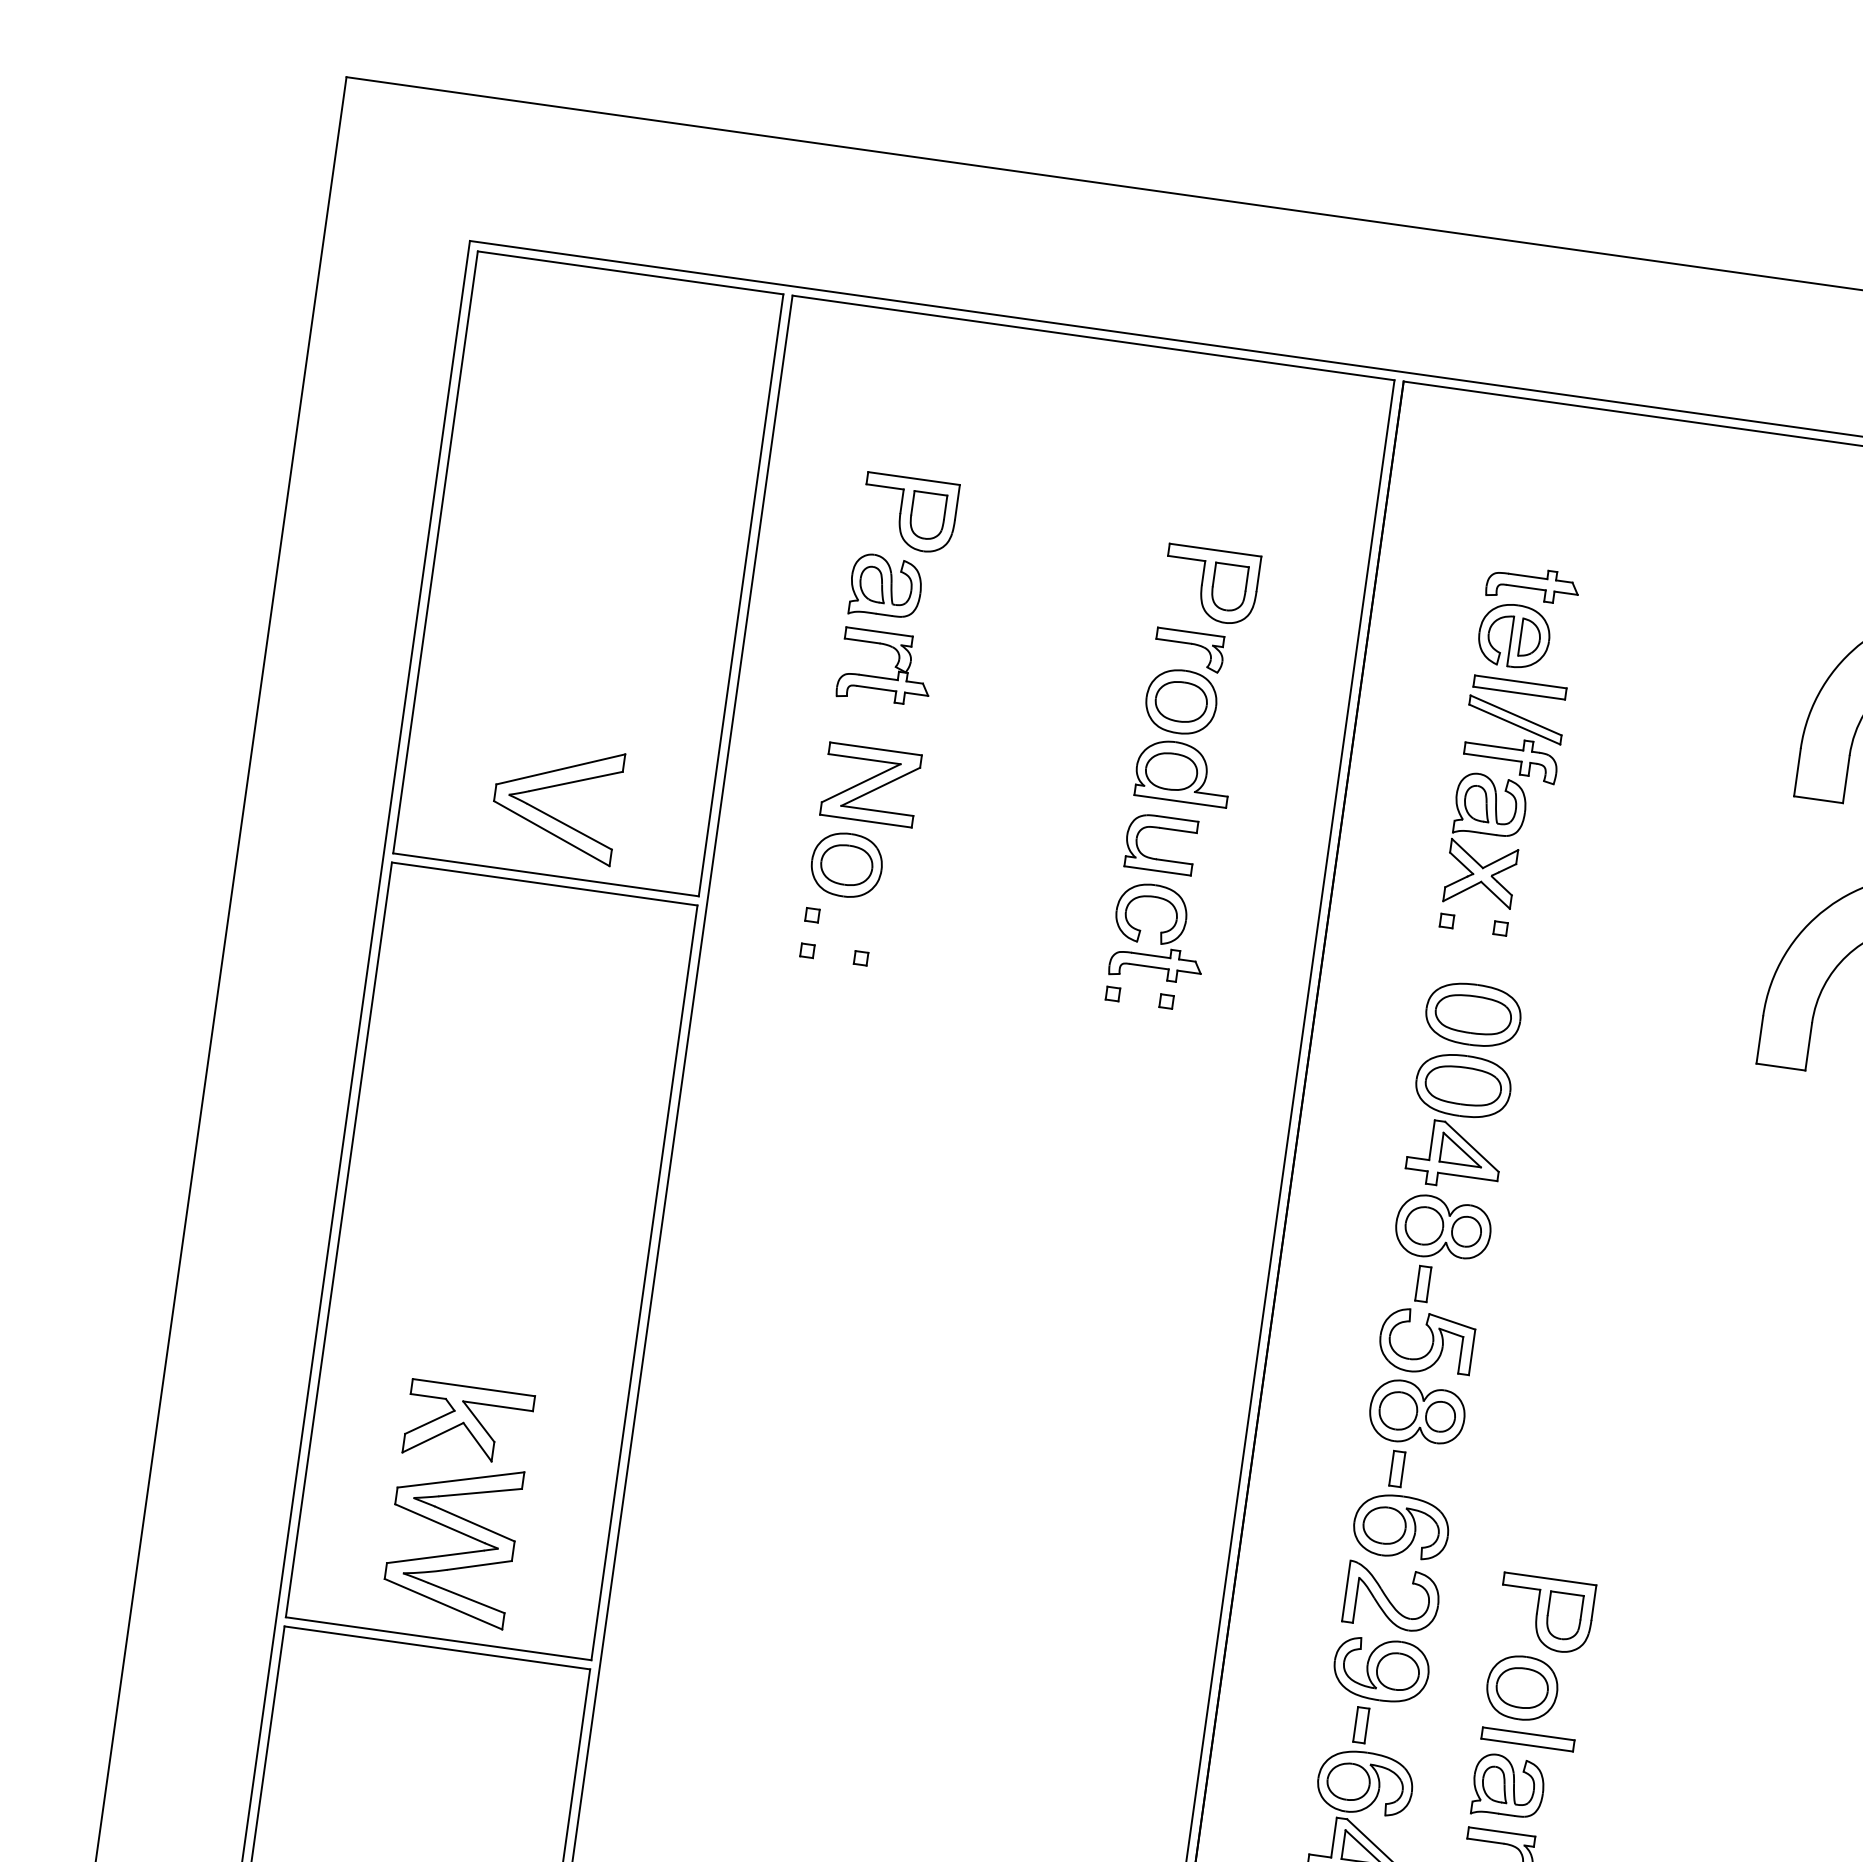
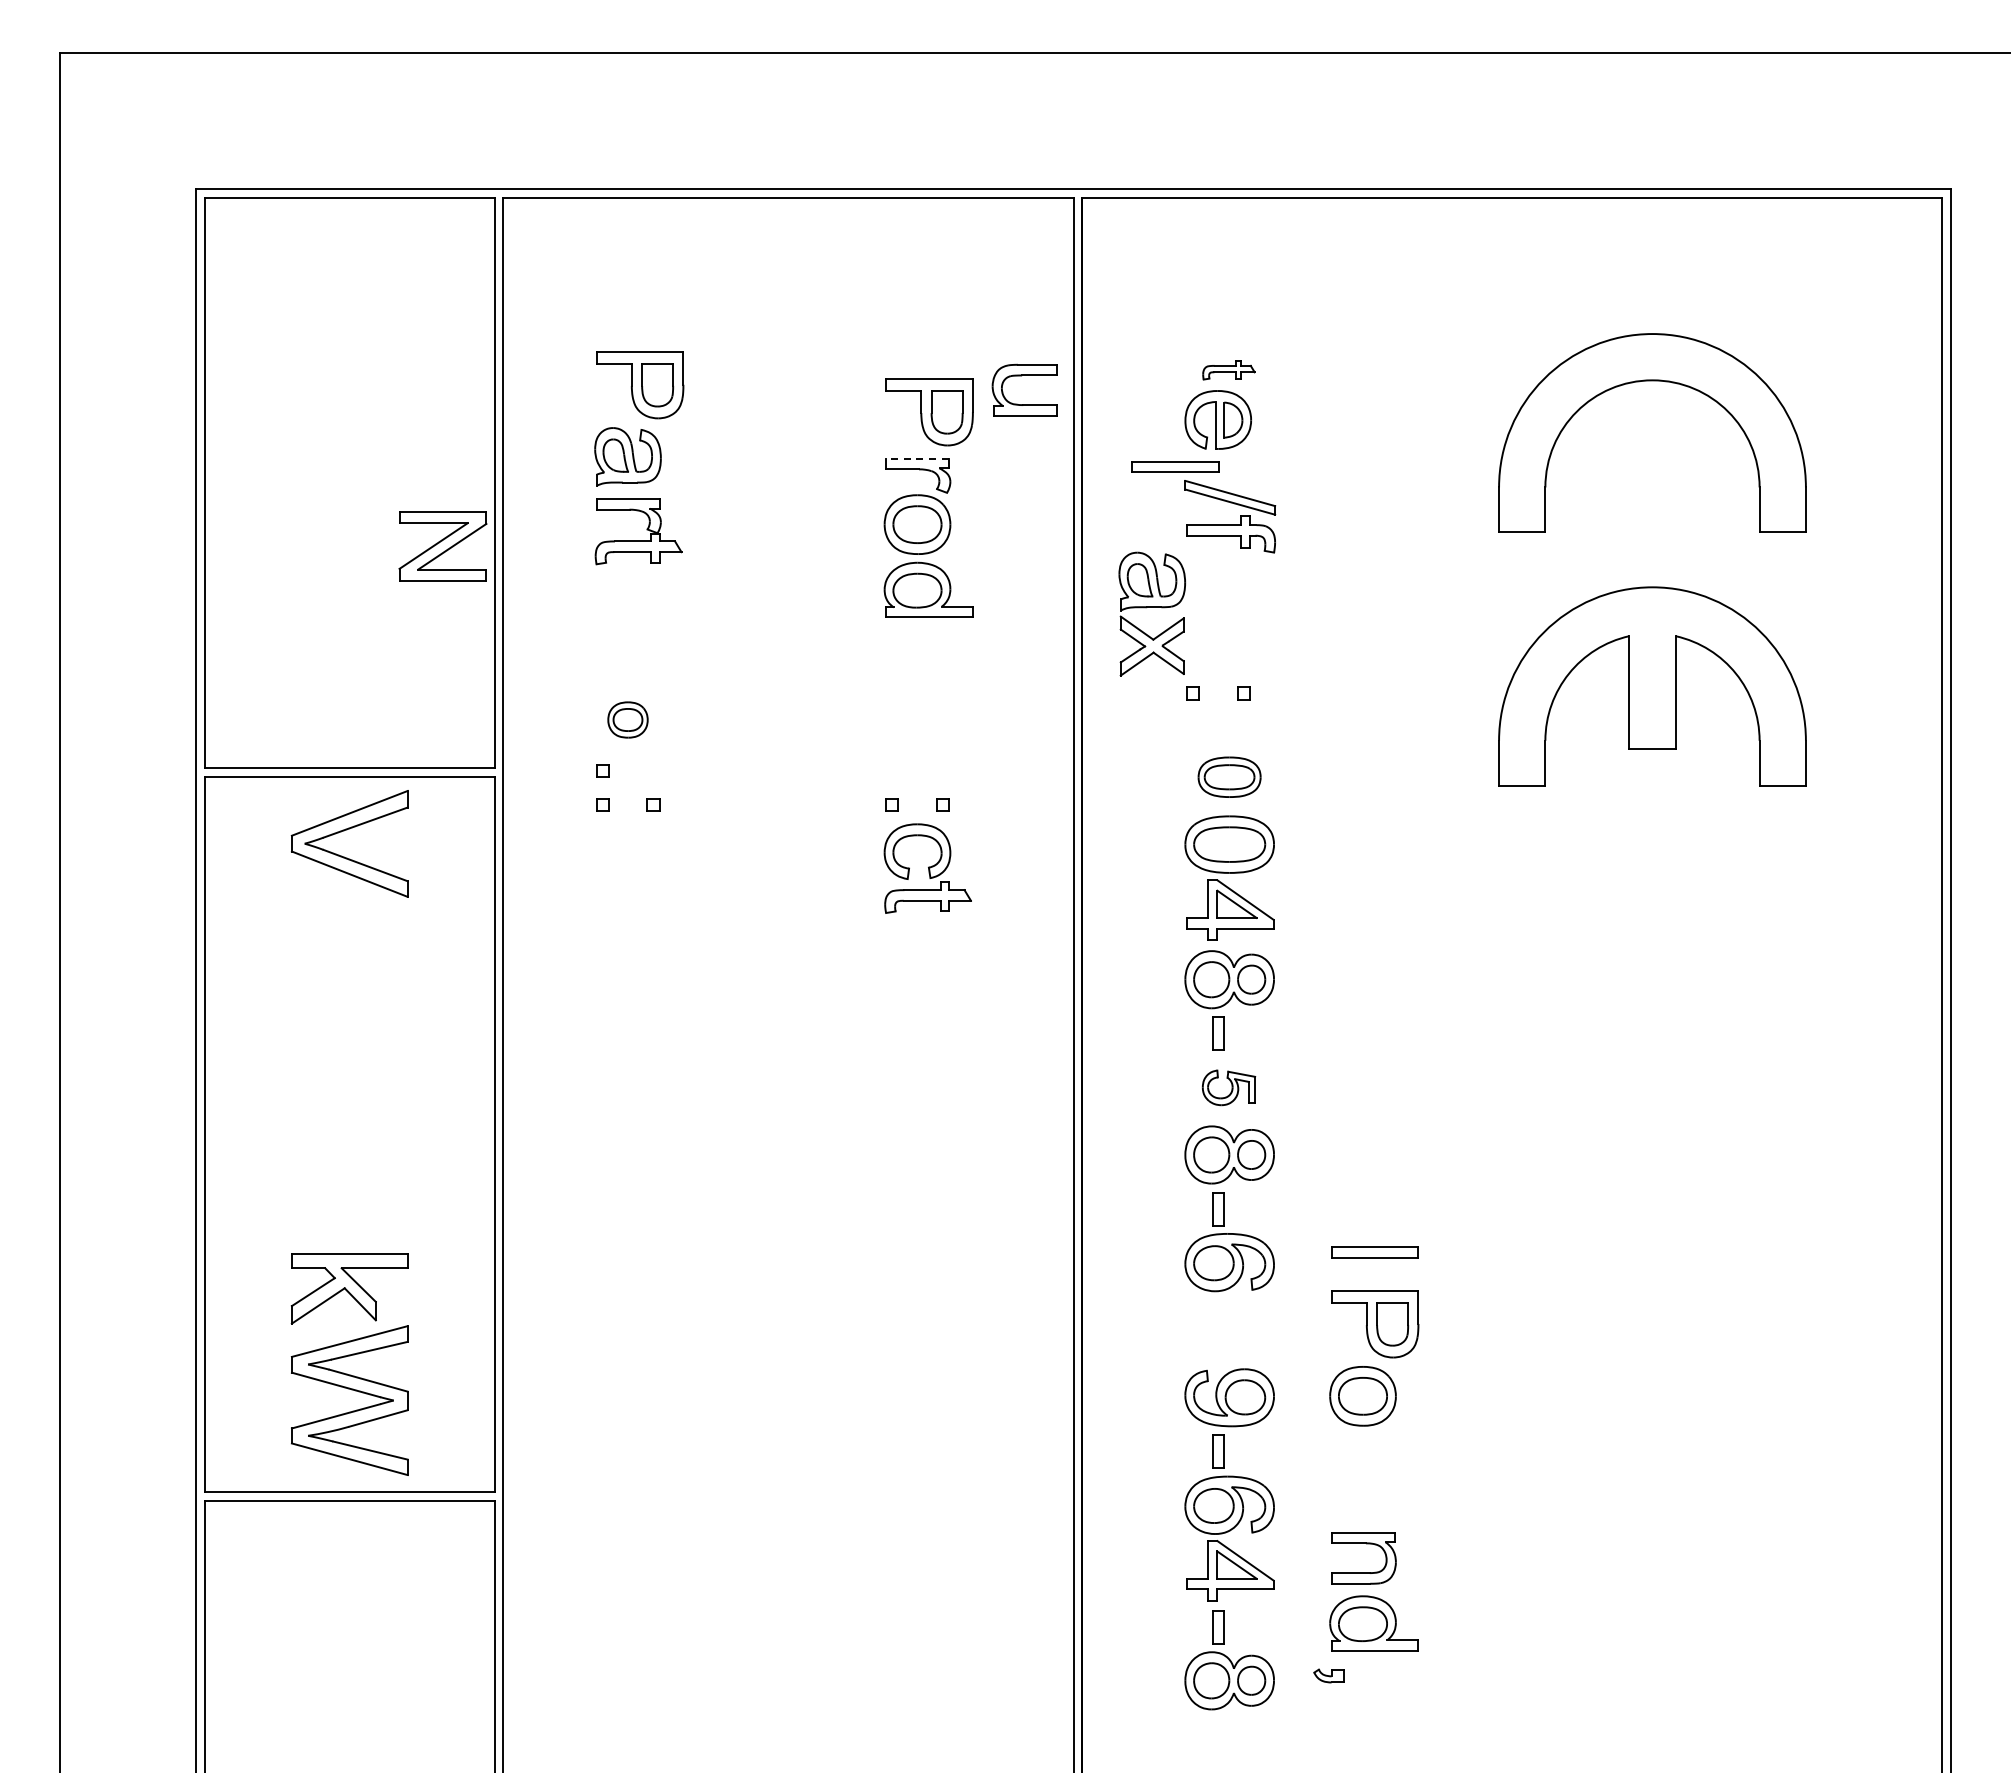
part: (1532, 585) -> (1228, 370), size x0.6
line: (1191, 632) -> (917, 458), solid -> dashed
part: (1520, 686) -> (1175, 466), moved
part: (870, 785) -> (442, 546), moved
part: (552, 787) -> (344, 831), moved
part: (1159, 828) -> (1021, 376), moved
part: (1484, 840) -> (1151, 613), moved
part: (846, 864) -> (627, 719), size x0.6
part: (1159, 933) -> (927, 868), moved
part: (1473, 1015) -> (1229, 777), size x0.7
part: (1426, 1342) -> (1228, 1087), size x0.6
part: (1392, 1596) -> (1230, 1328), removed
part: (1527, 1739) -> (1374, 1252), moved
part: (1507, 1787) -> (1362, 1490), removed

